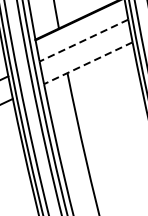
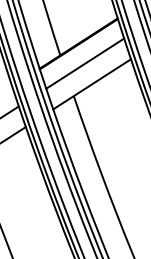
line: (83, 40) -> (84, 63), dashed -> solid
line: (87, 63) -> (91, 84), dashed -> solid

